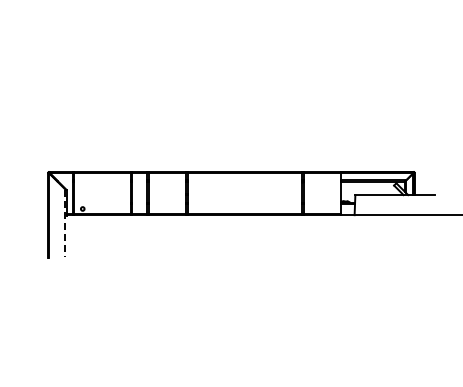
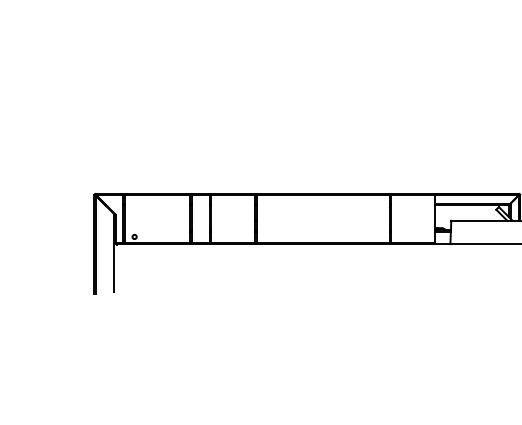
line: (65, 223) -> (114, 253), dashed -> solid

